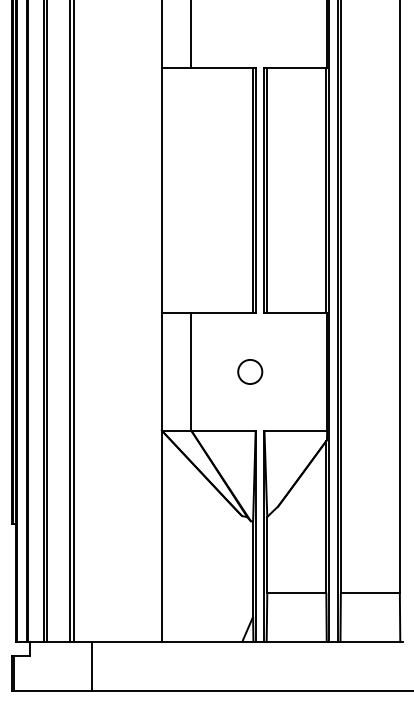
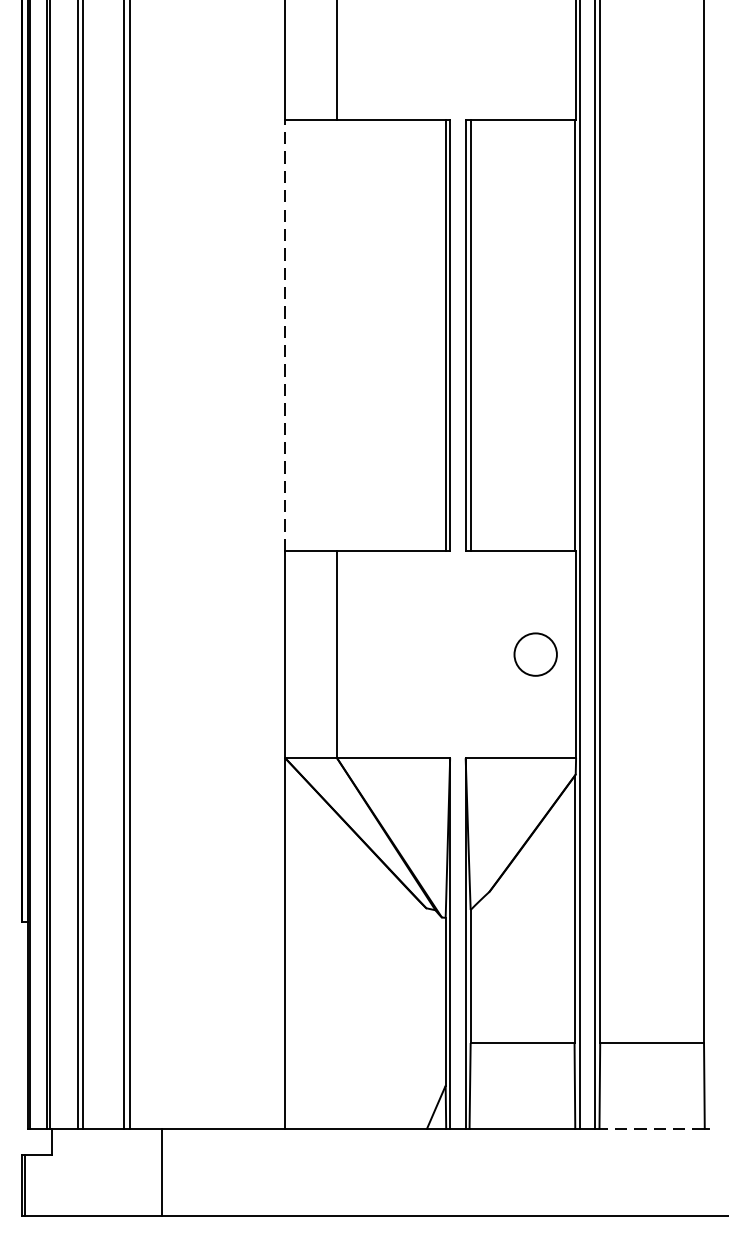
line: (162, 190) -> (286, 335), solid -> dashed
circle: (250, 371) -> (536, 653), moved
line: (370, 641) -> (652, 1129), solid -> dashed

